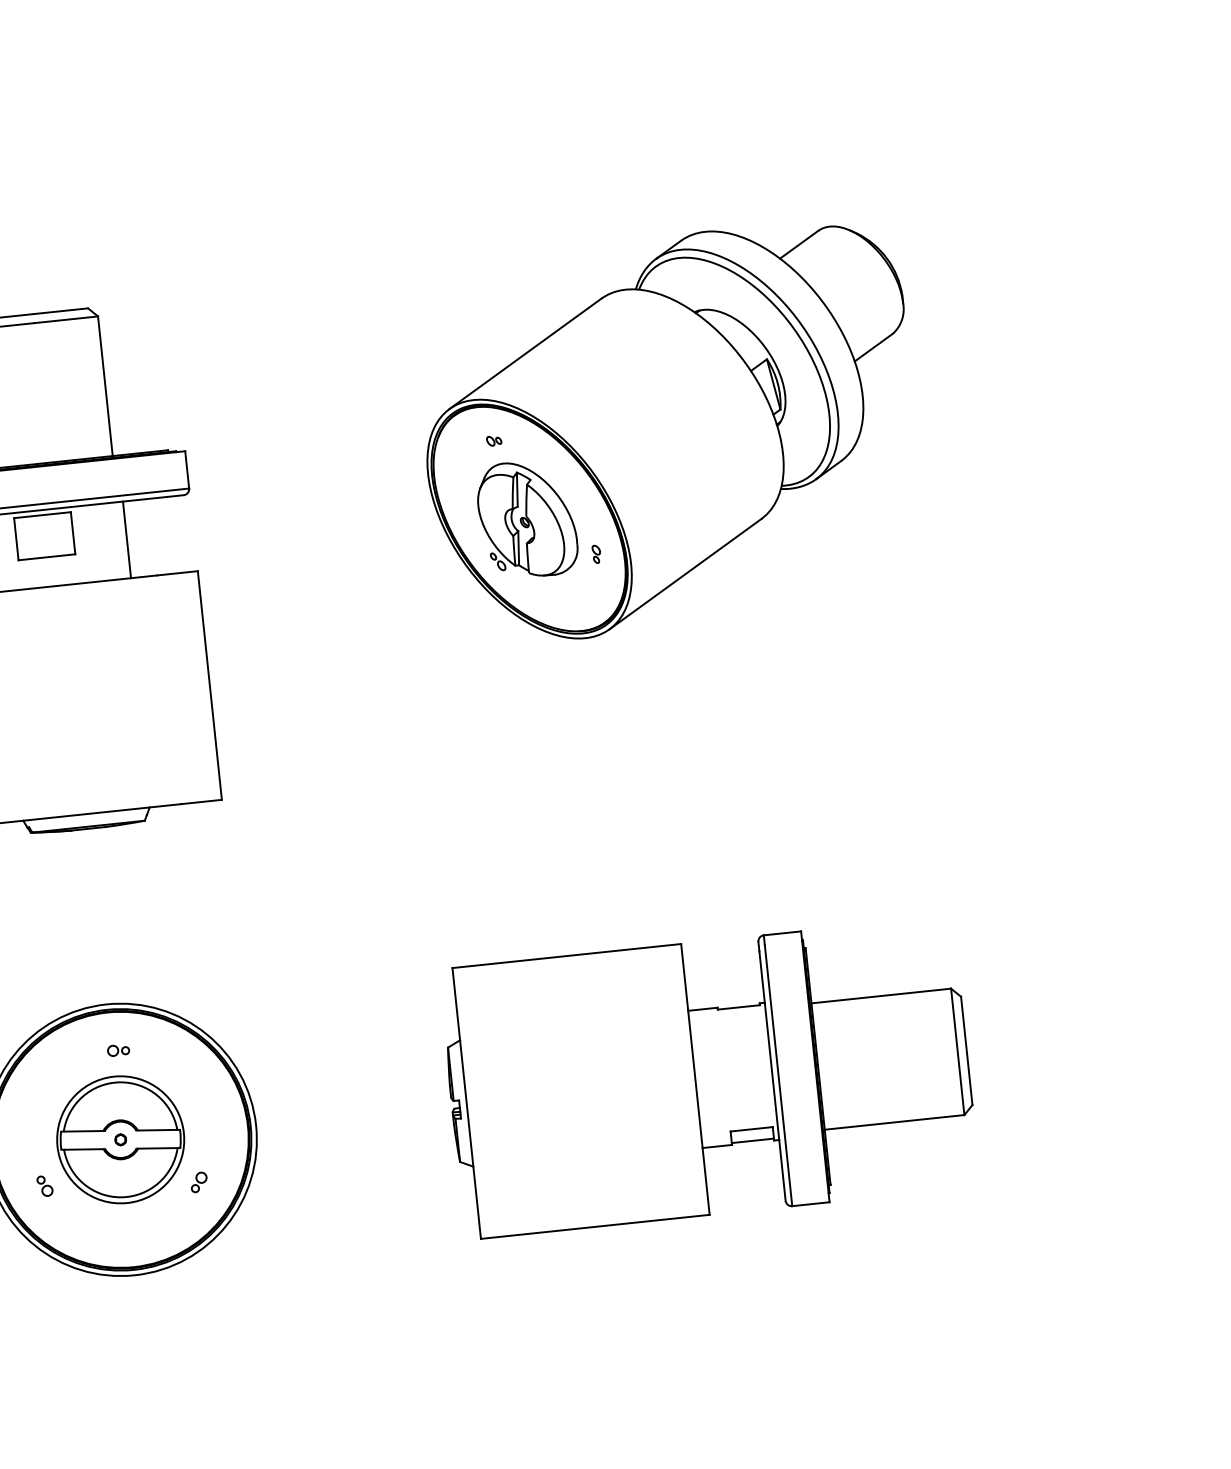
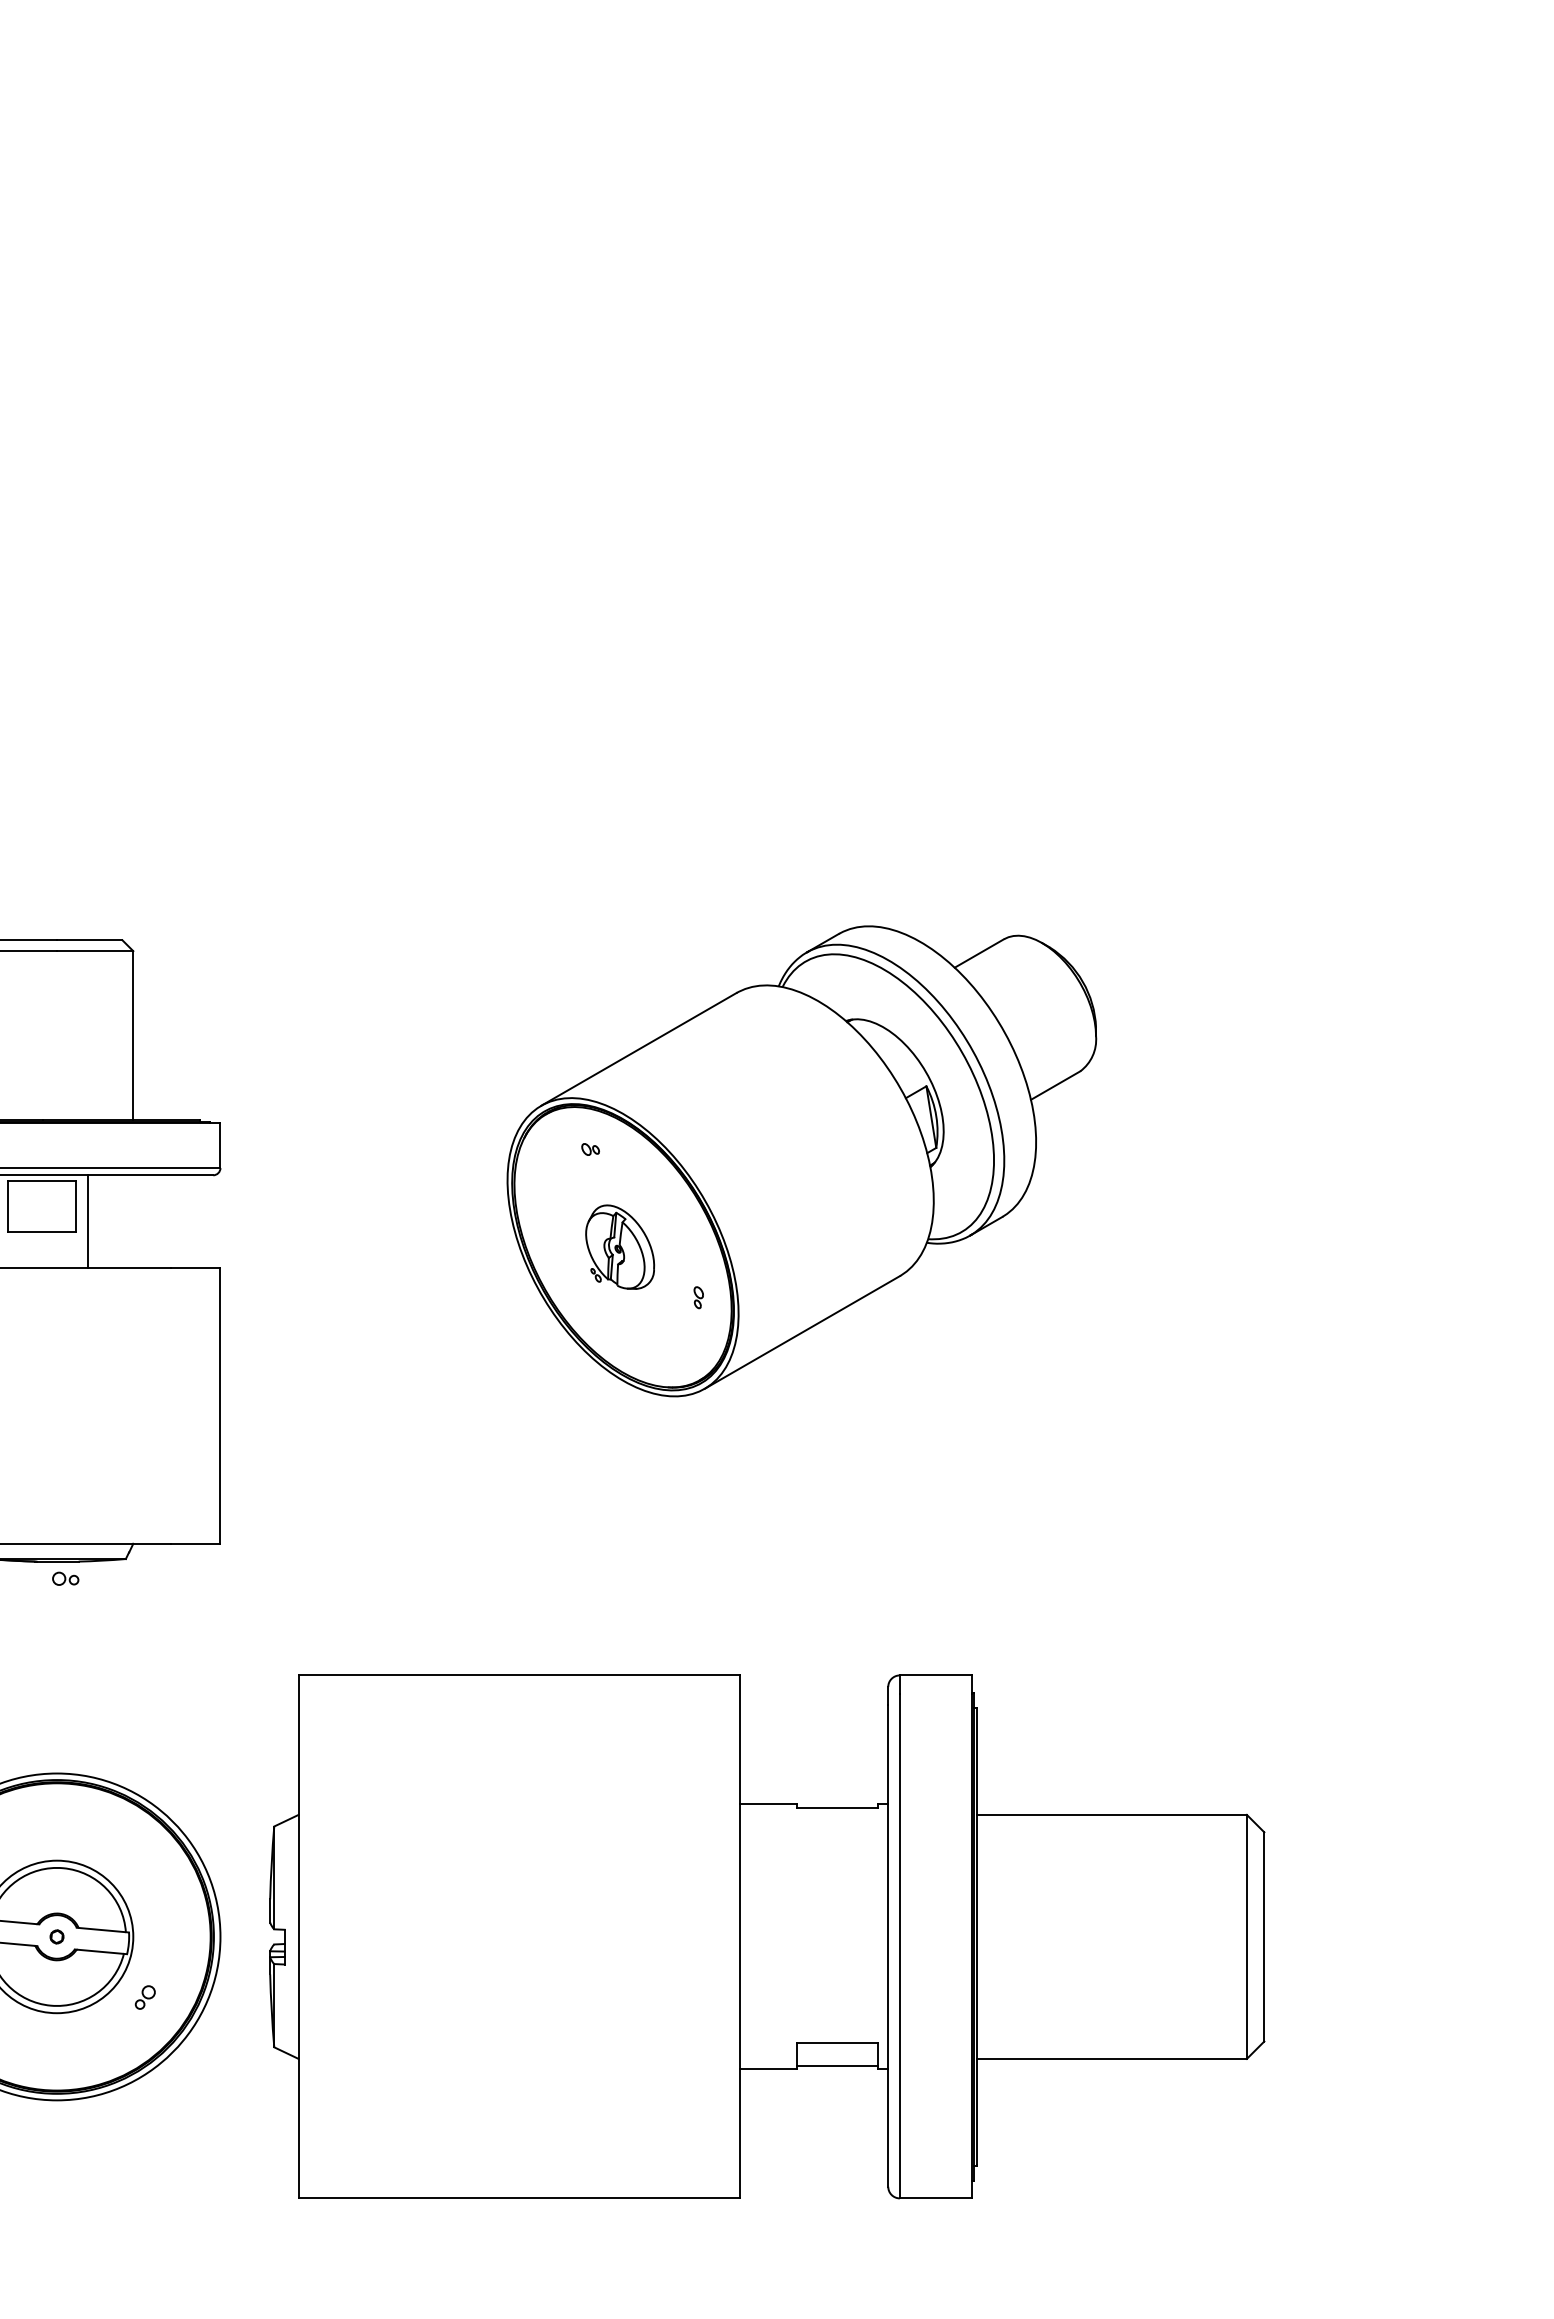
part: (526, 518) -> (619, 1246), size x0.6
line: (126, 539) -> (87, 1221), moved
part: (118, 1050) -> (65, 1578), moved
part: (709, 1077) -> (767, 1936), size x1.6

